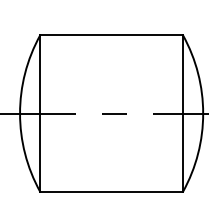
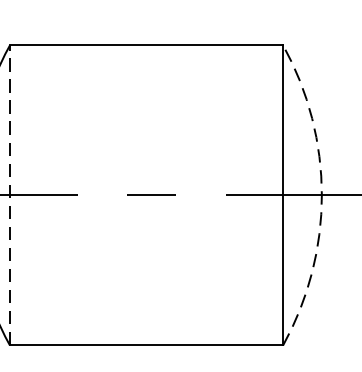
line: (40, 113) -> (10, 195), solid -> dashed
arc: (203, 113) -> (322, 195), solid -> dashed

